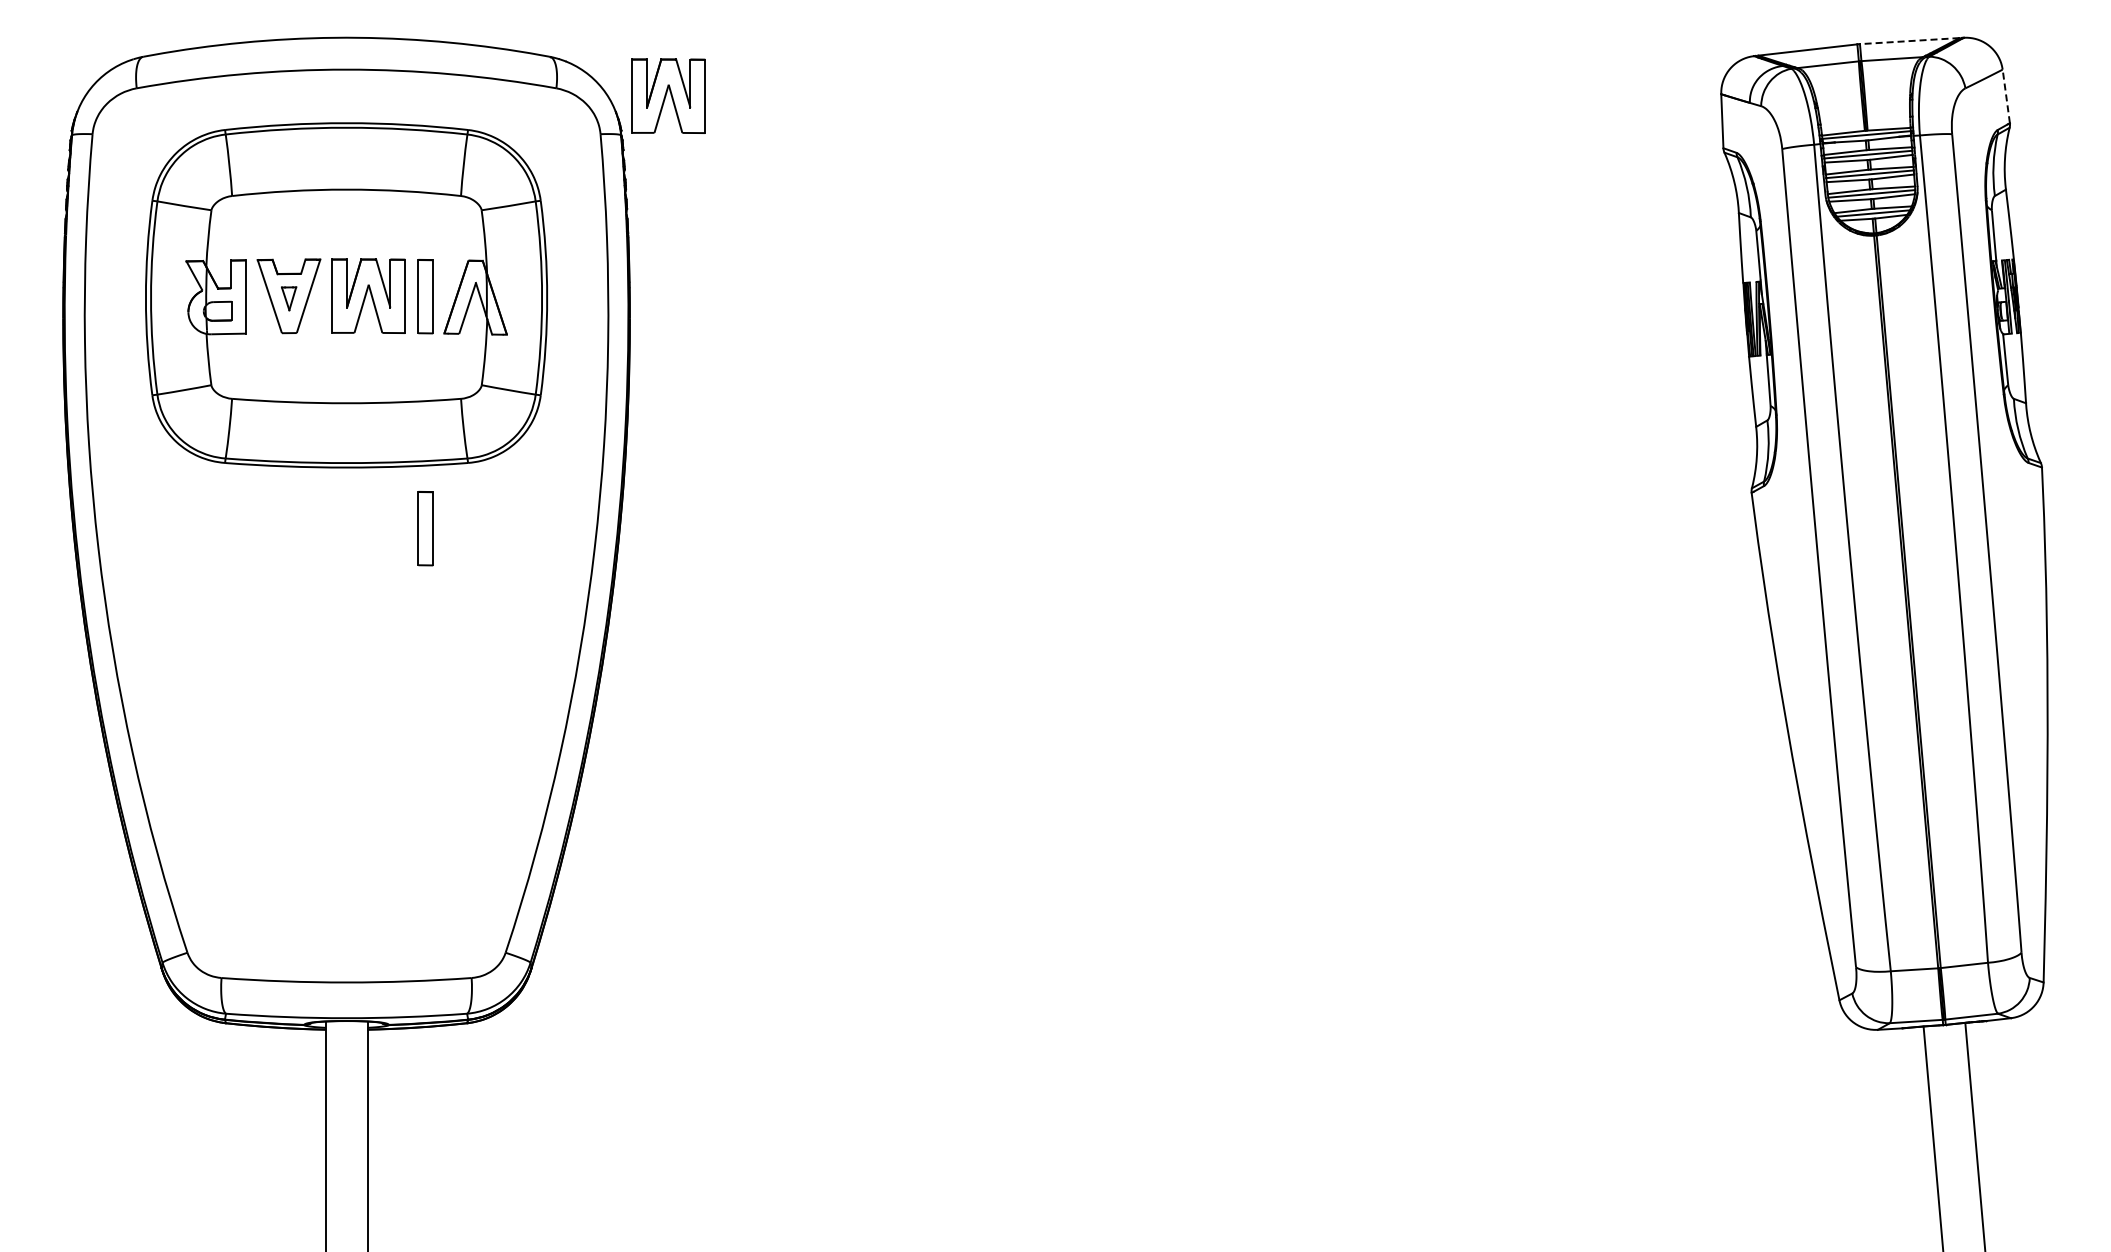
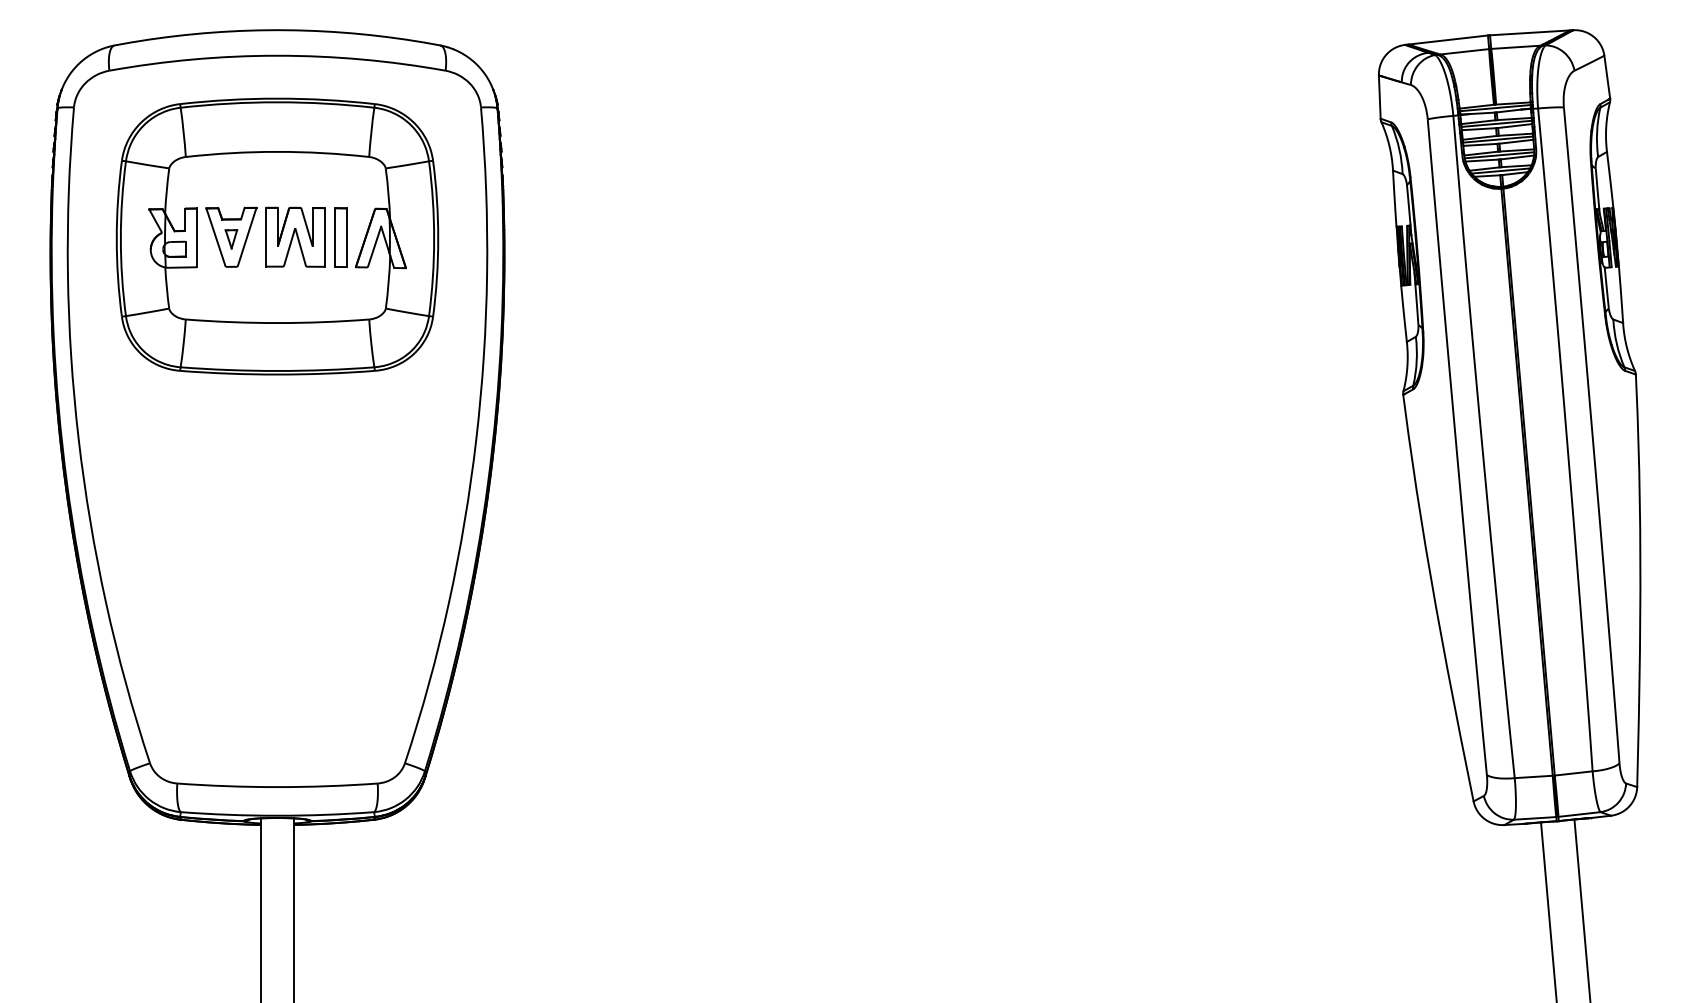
line: (1909, 41) -> (1529, 33), dashed -> solid
part: (668, 95) -> (535, 76), removed
line: (2006, 95) -> (1607, 76), dashed -> solid
part: (425, 528) -> (340, 423), removed

